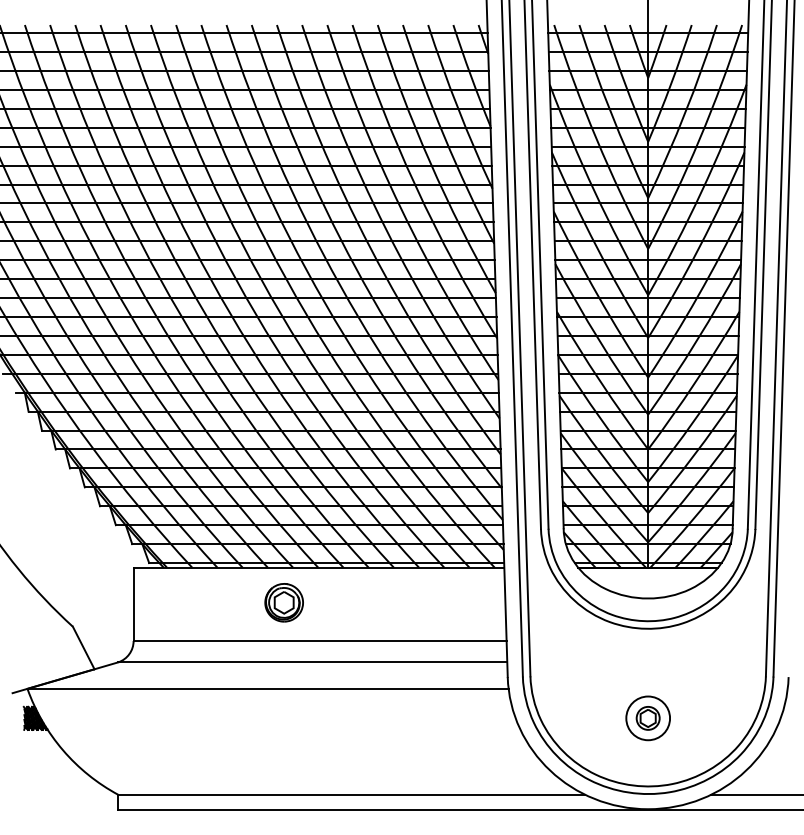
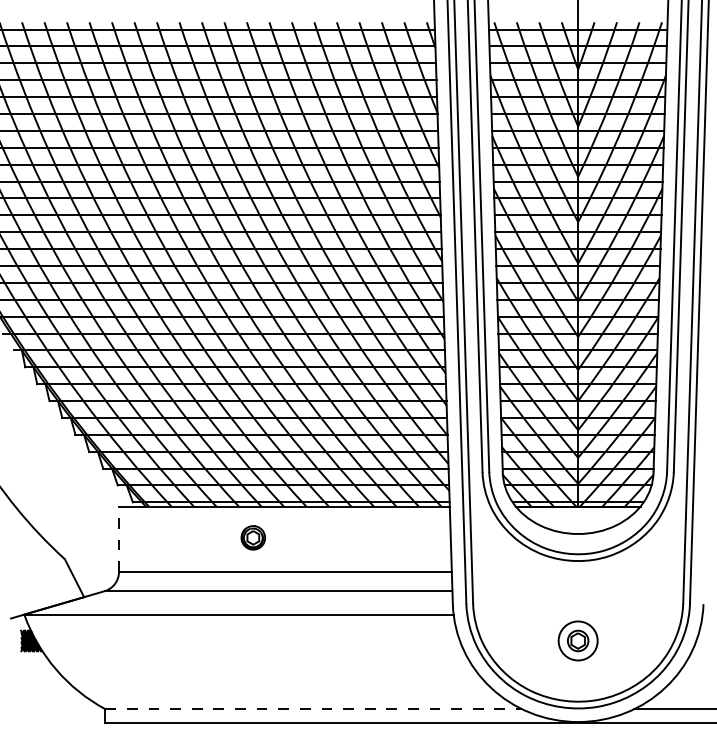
part: (283, 602) -> (252, 537), size x0.7
line: (133, 604) -> (118, 539), solid -> dashed
line: (352, 794) -> (314, 708), solid -> dashed

